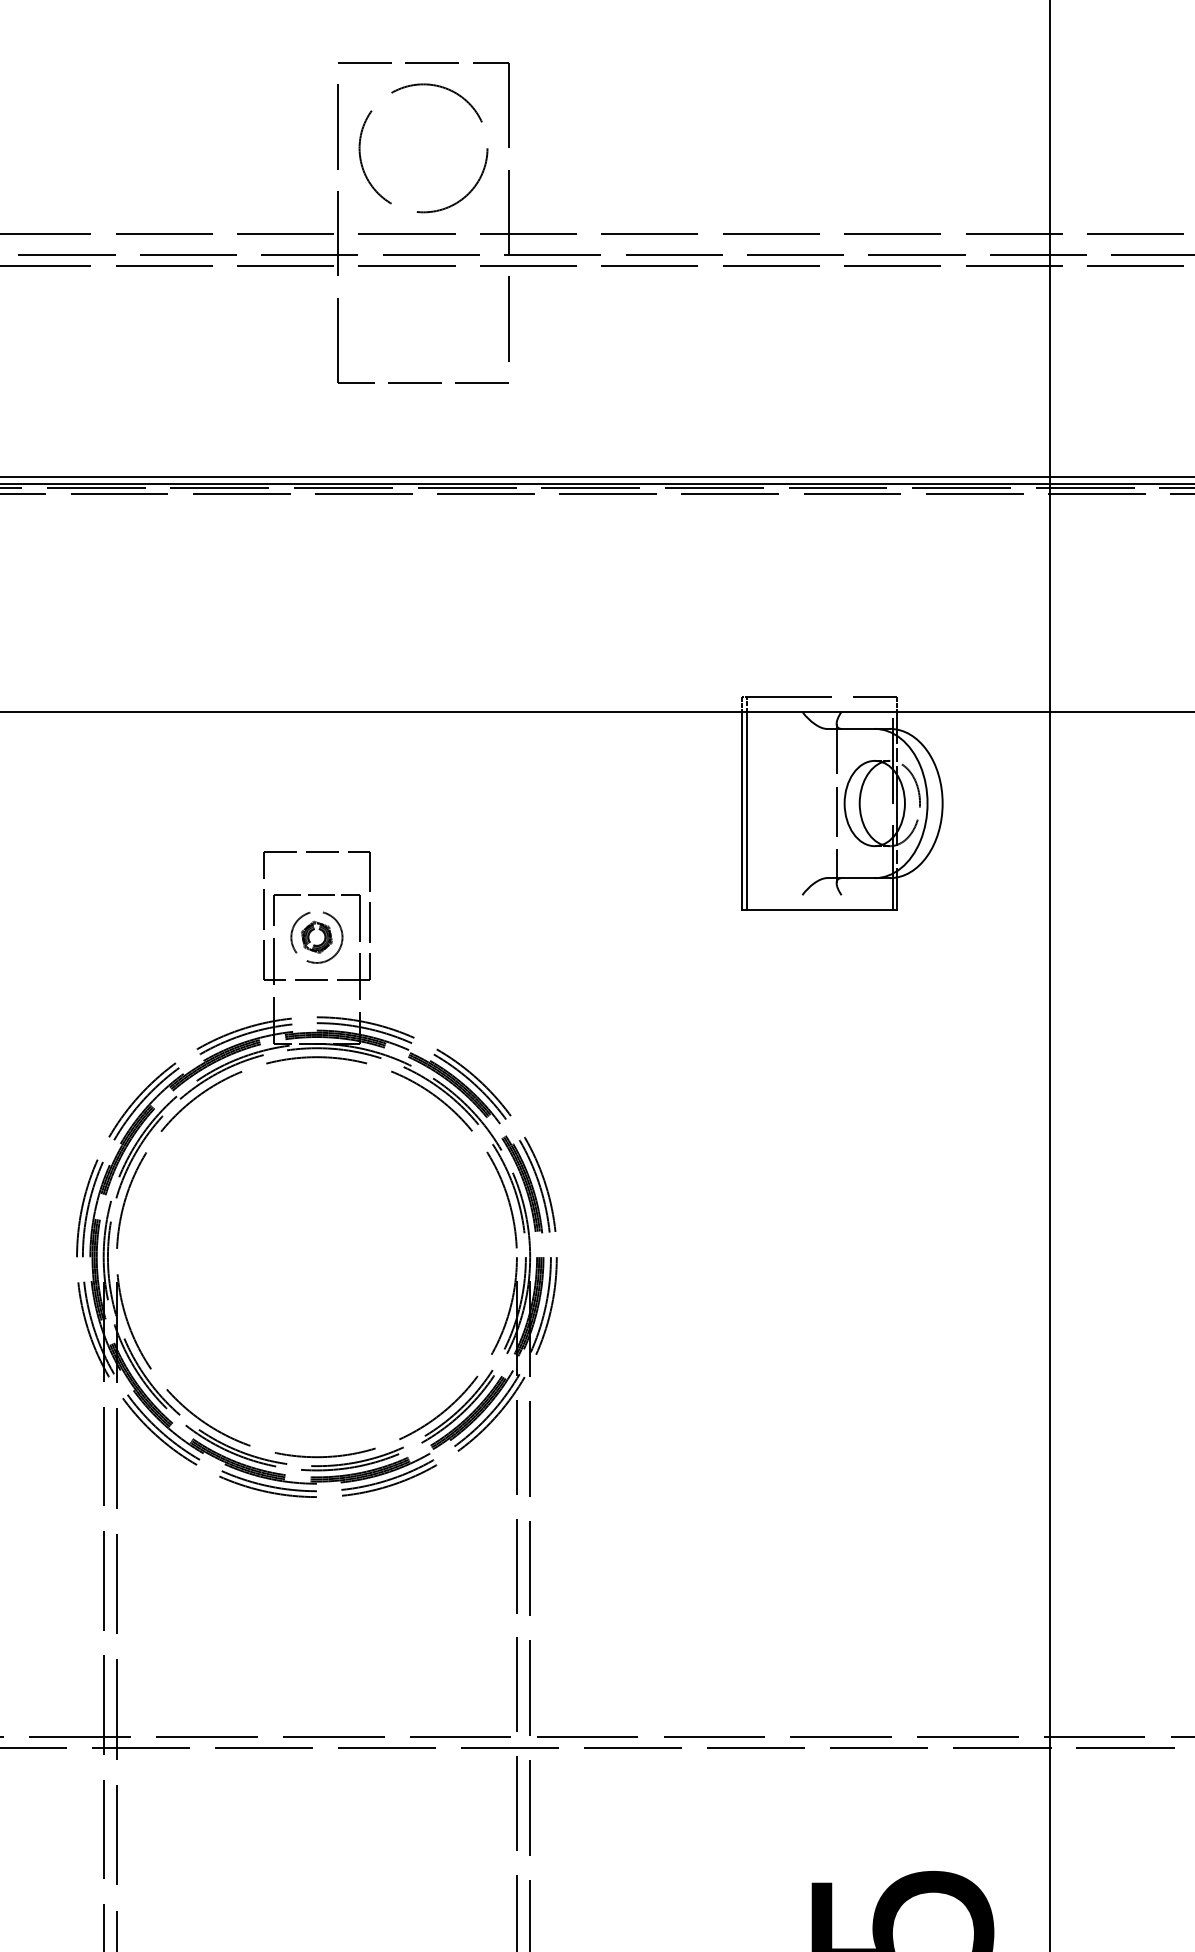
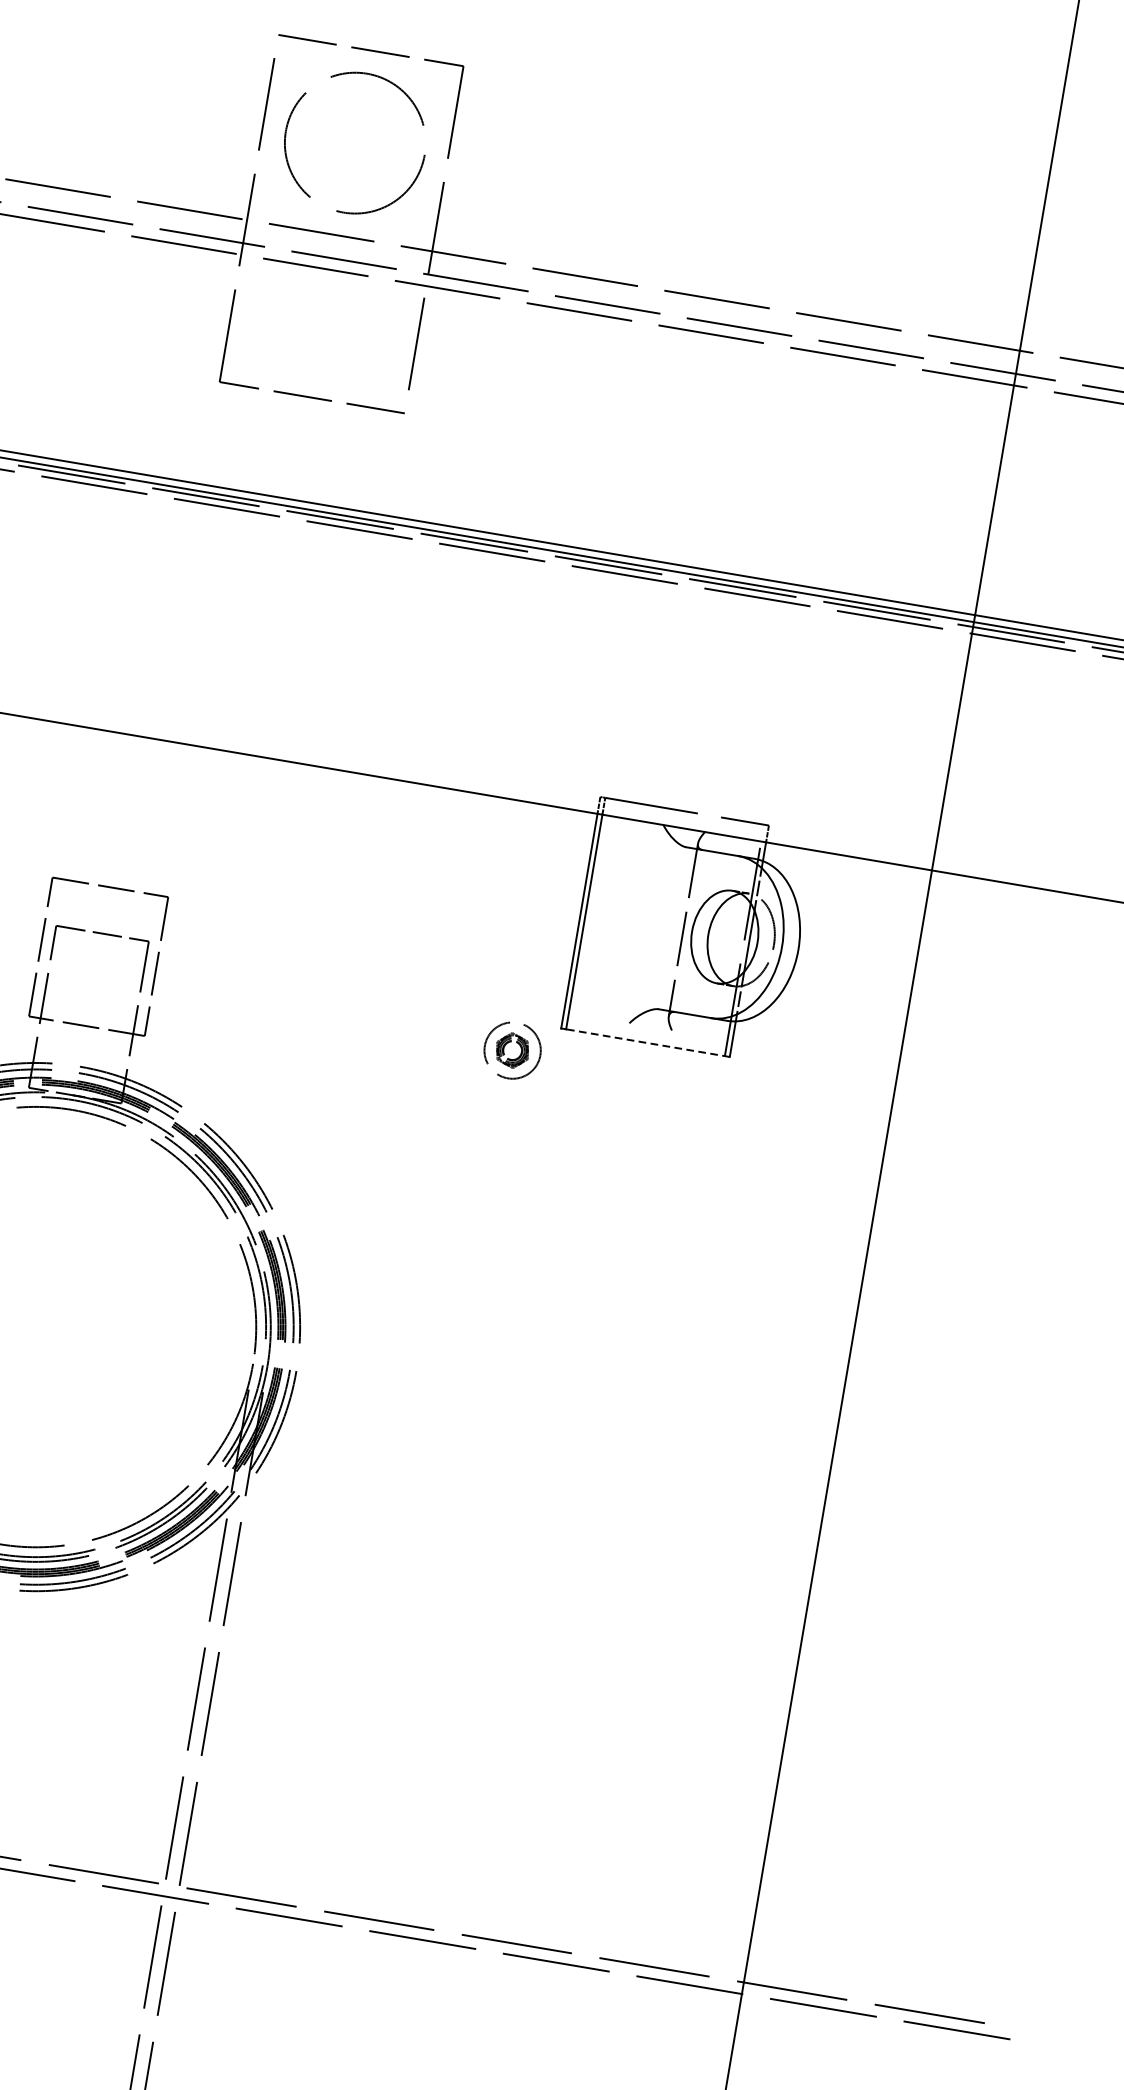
line: (821, 910) -> (647, 1043), solid -> dashed
part: (316, 937) -> (512, 1050), moved

